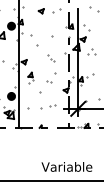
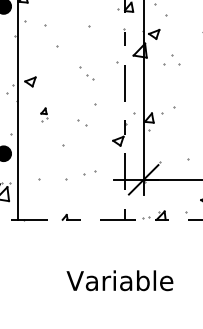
part: (30, 77) -> (43, 114), size x0.6
text: (66, 166) -> (119, 279), moved

